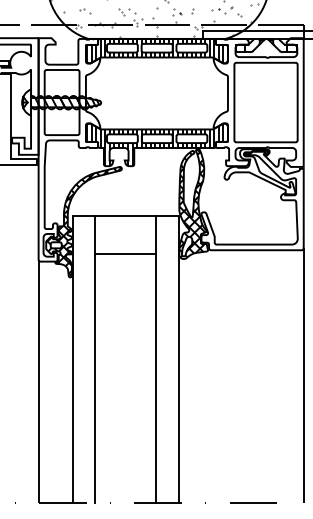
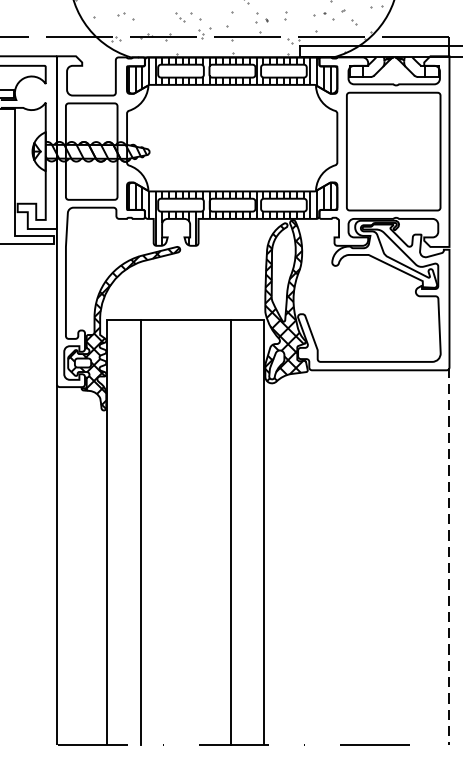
line: (125, 254) -> (185, 376), removed
line: (303, 375) -> (449, 555), solid -> dashed

